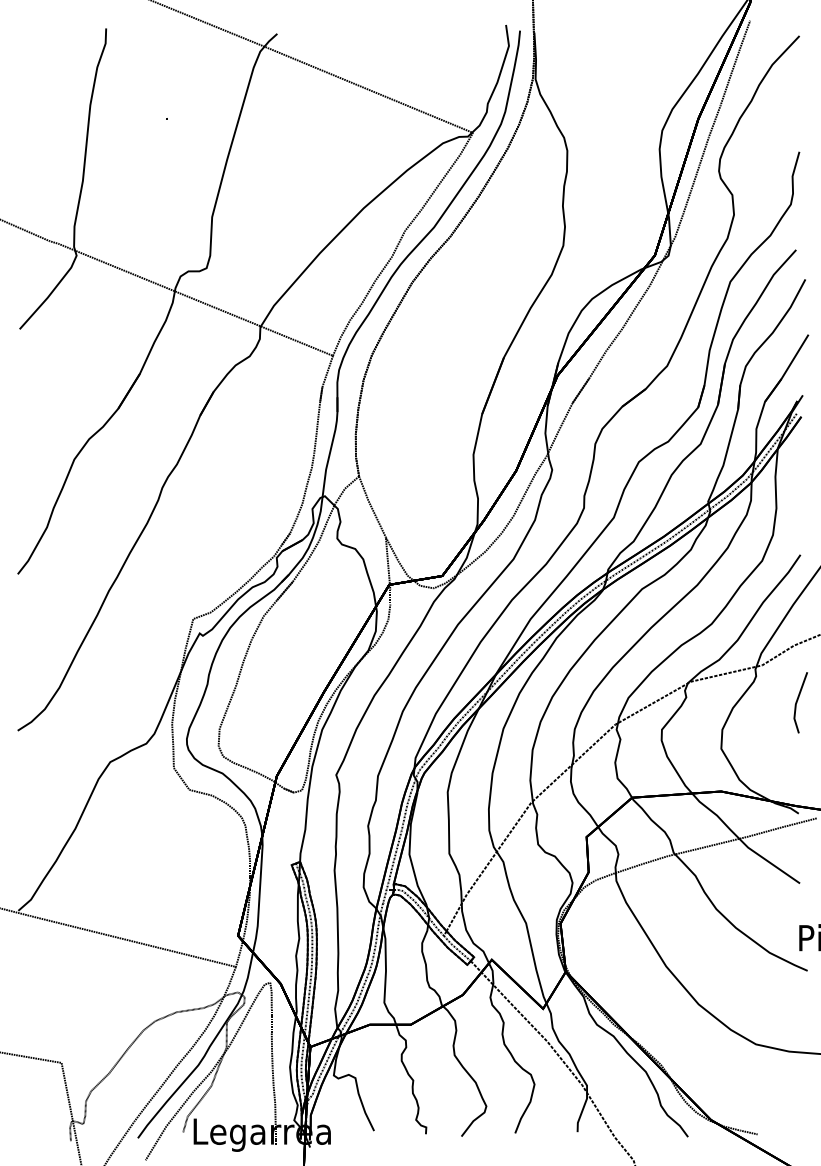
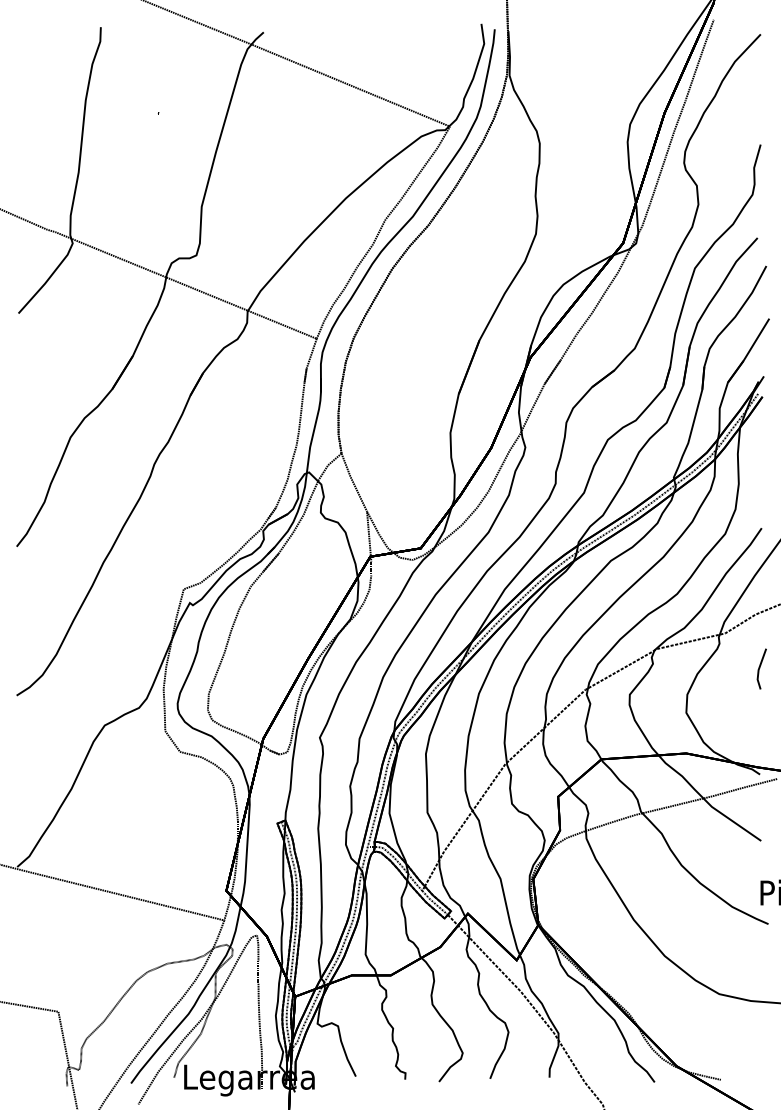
part: (800, 702) -> (761, 668), size x0.7

